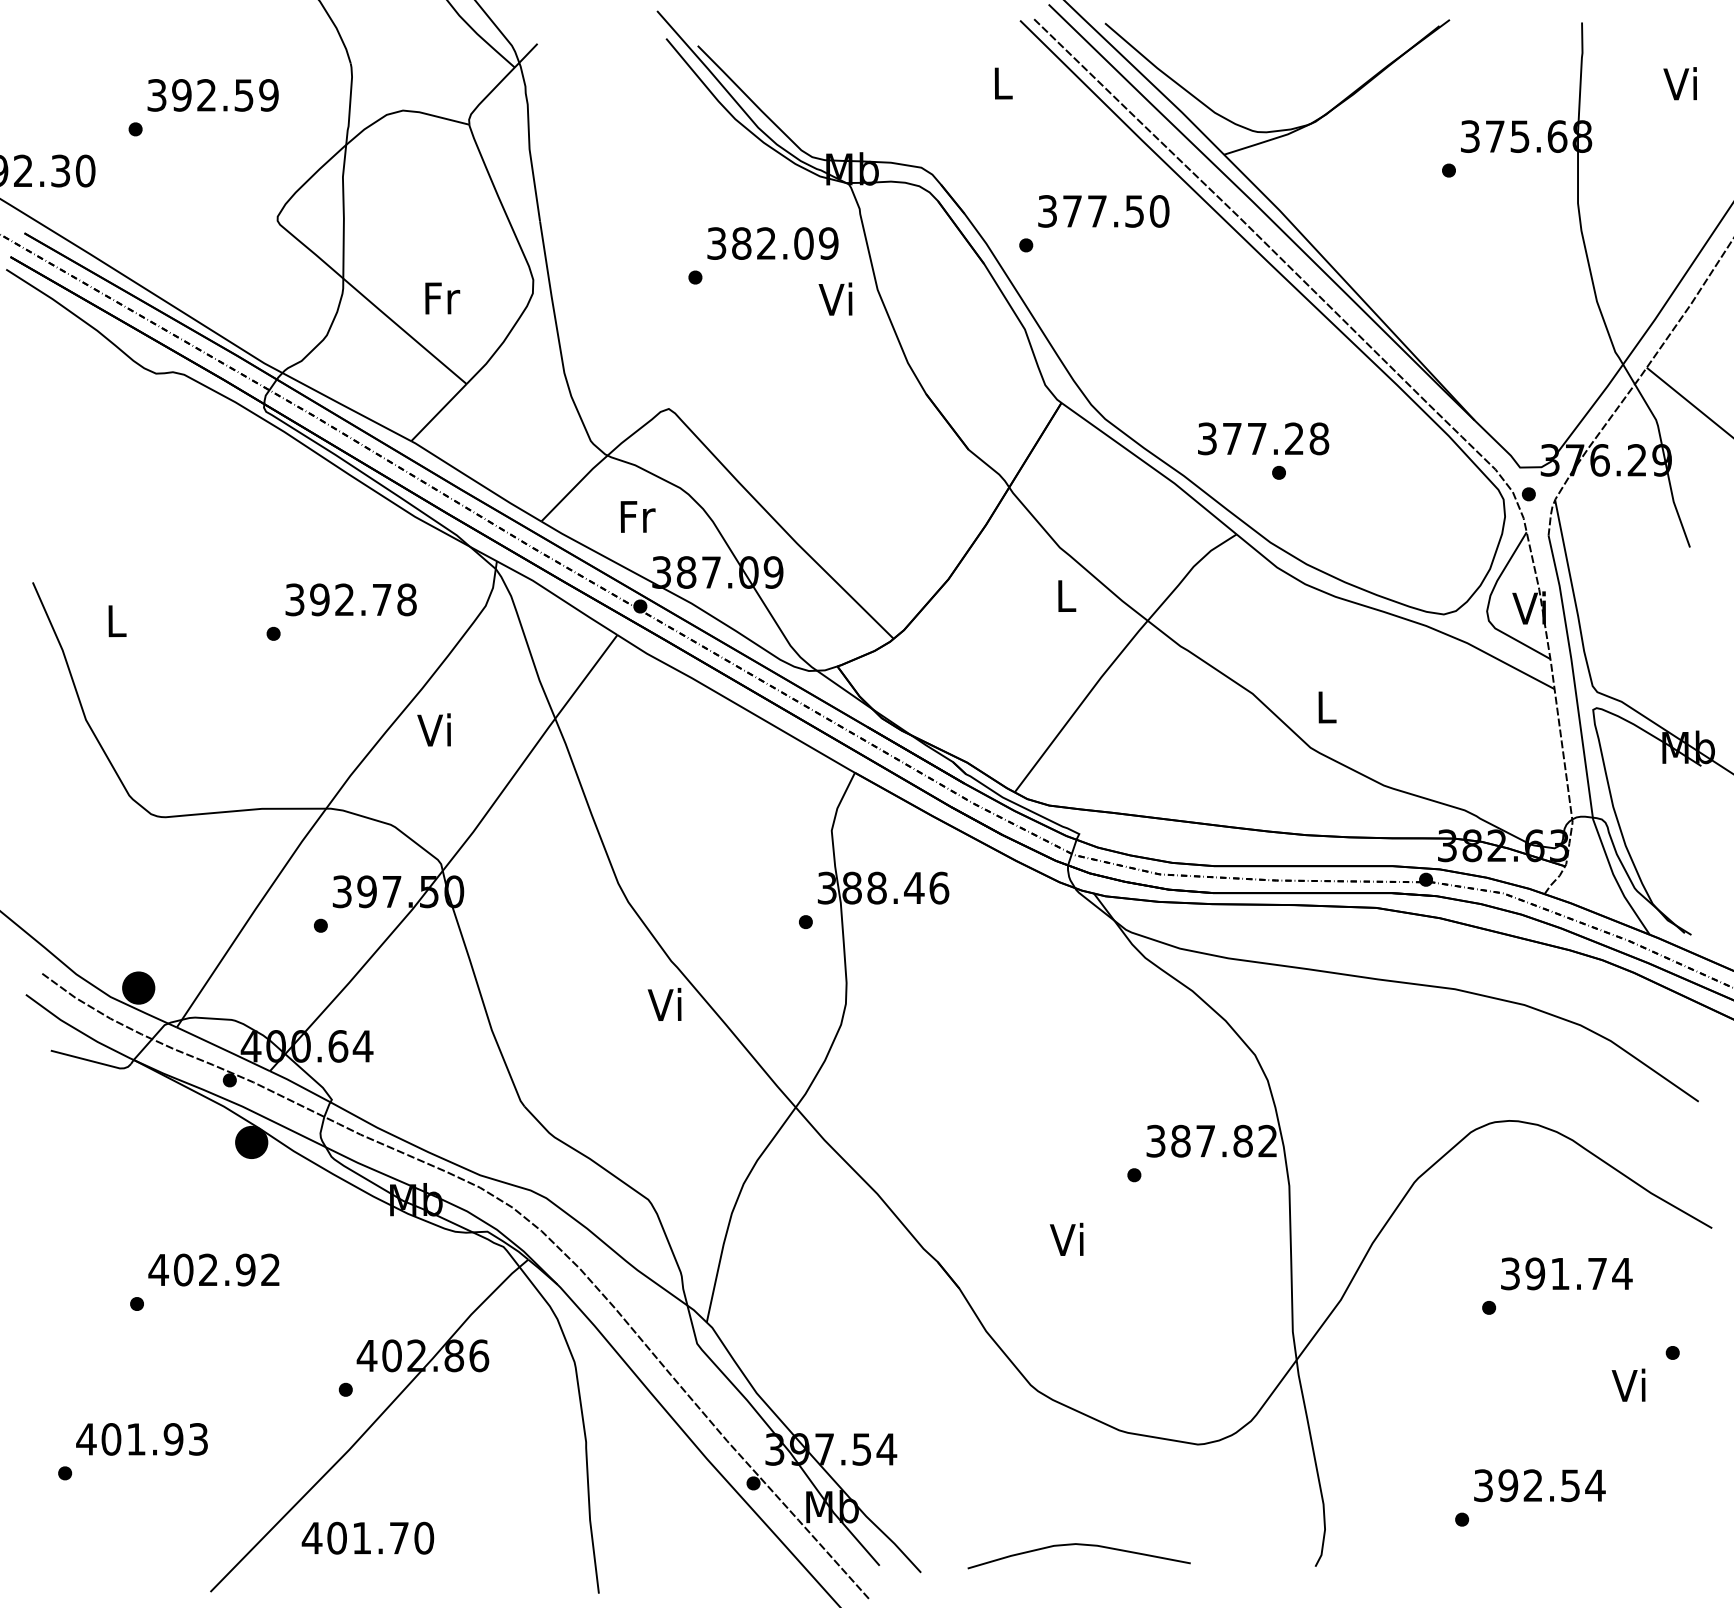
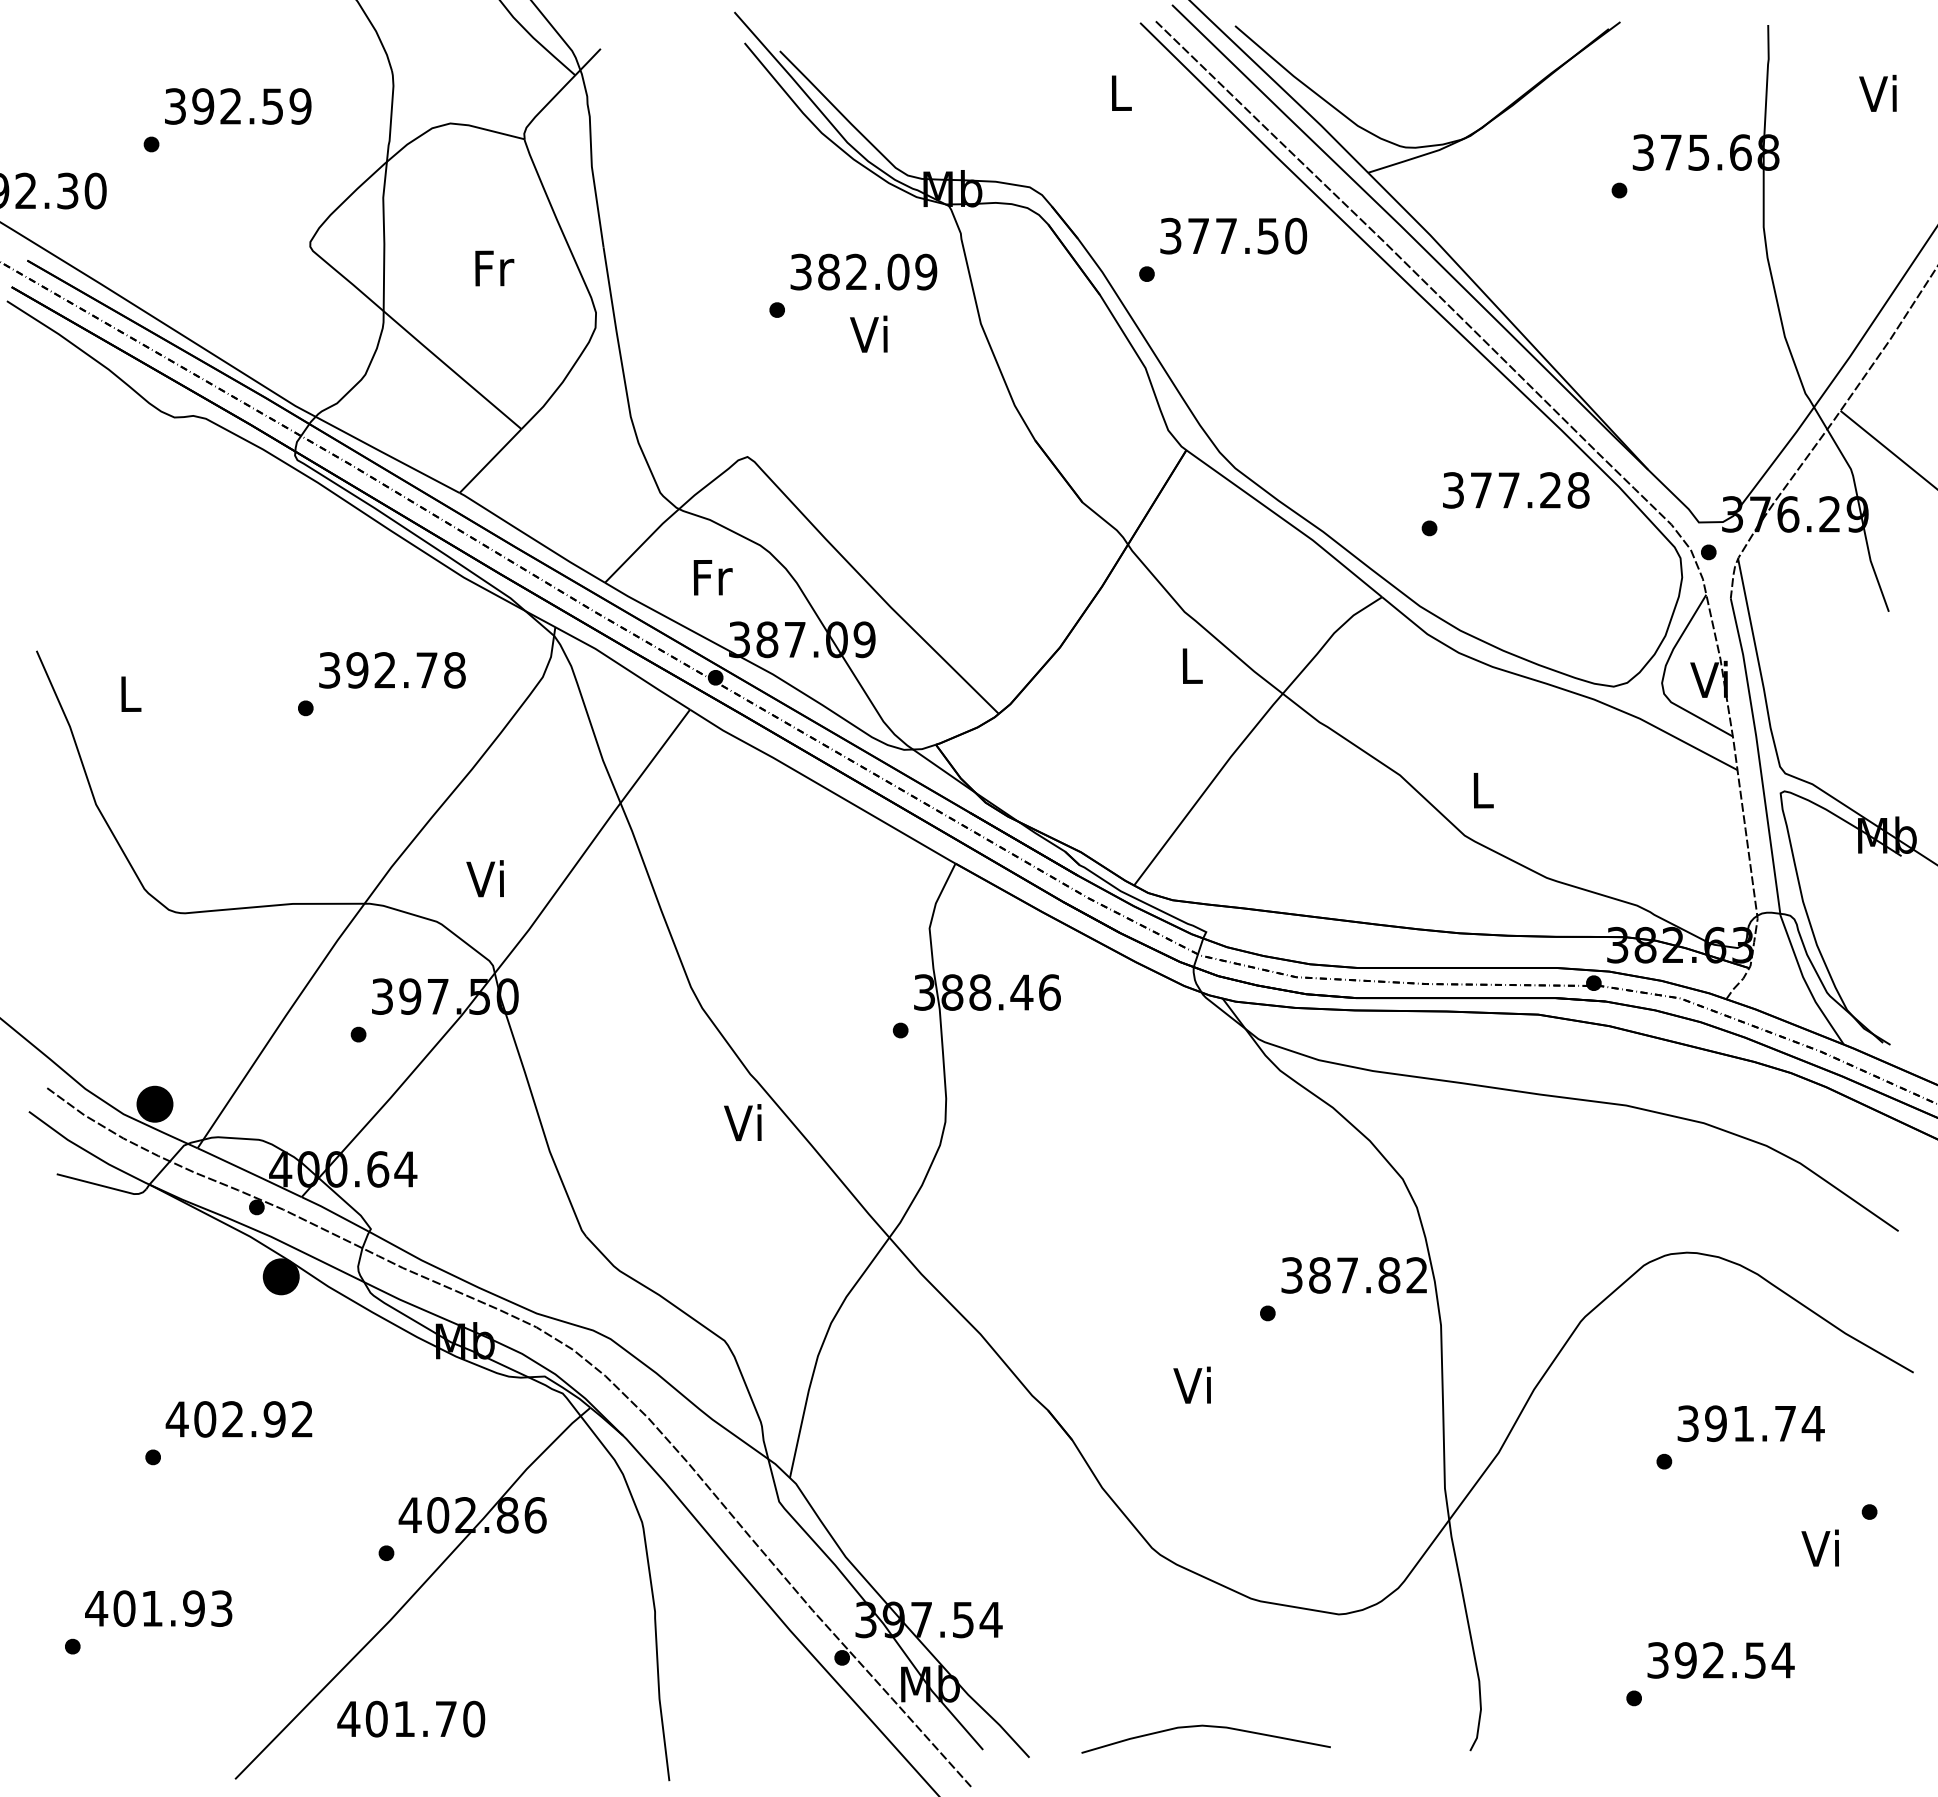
text: (442, 298) -> (494, 268), moved
text: (835, 298) -> (868, 333), moved
text: (1263, 438) -> (1516, 490), moved
text: (433, 729) -> (484, 878), moved

